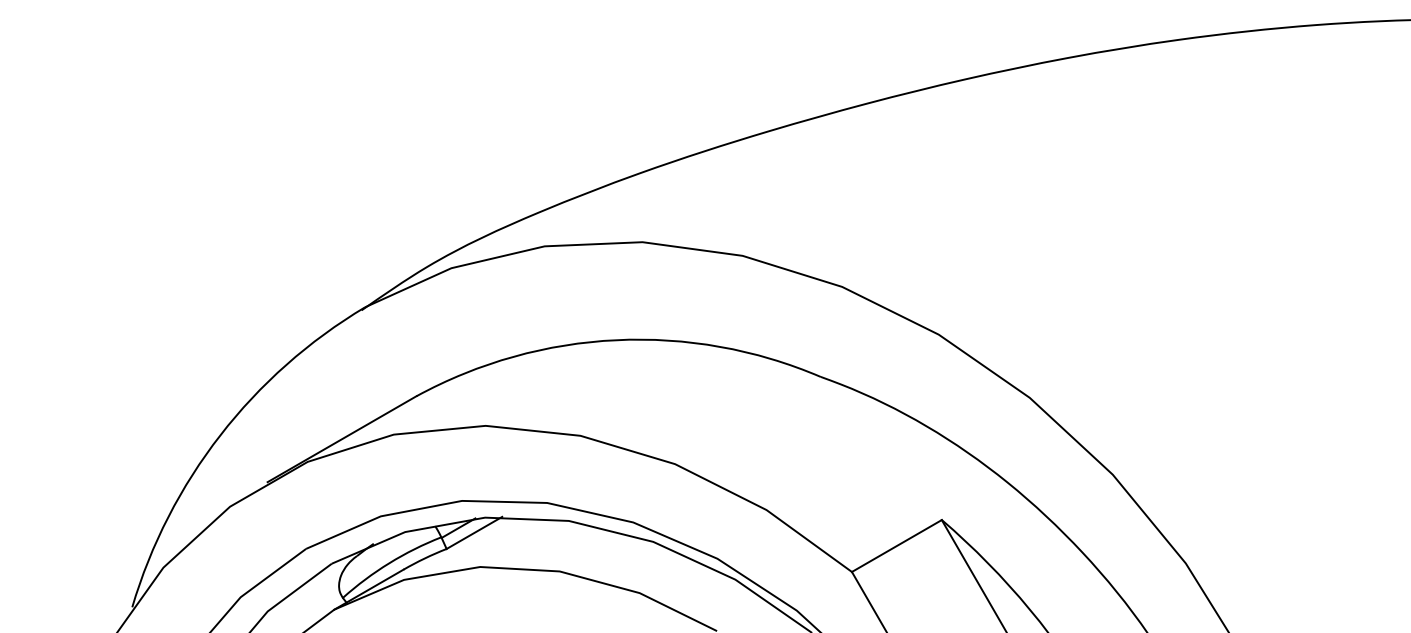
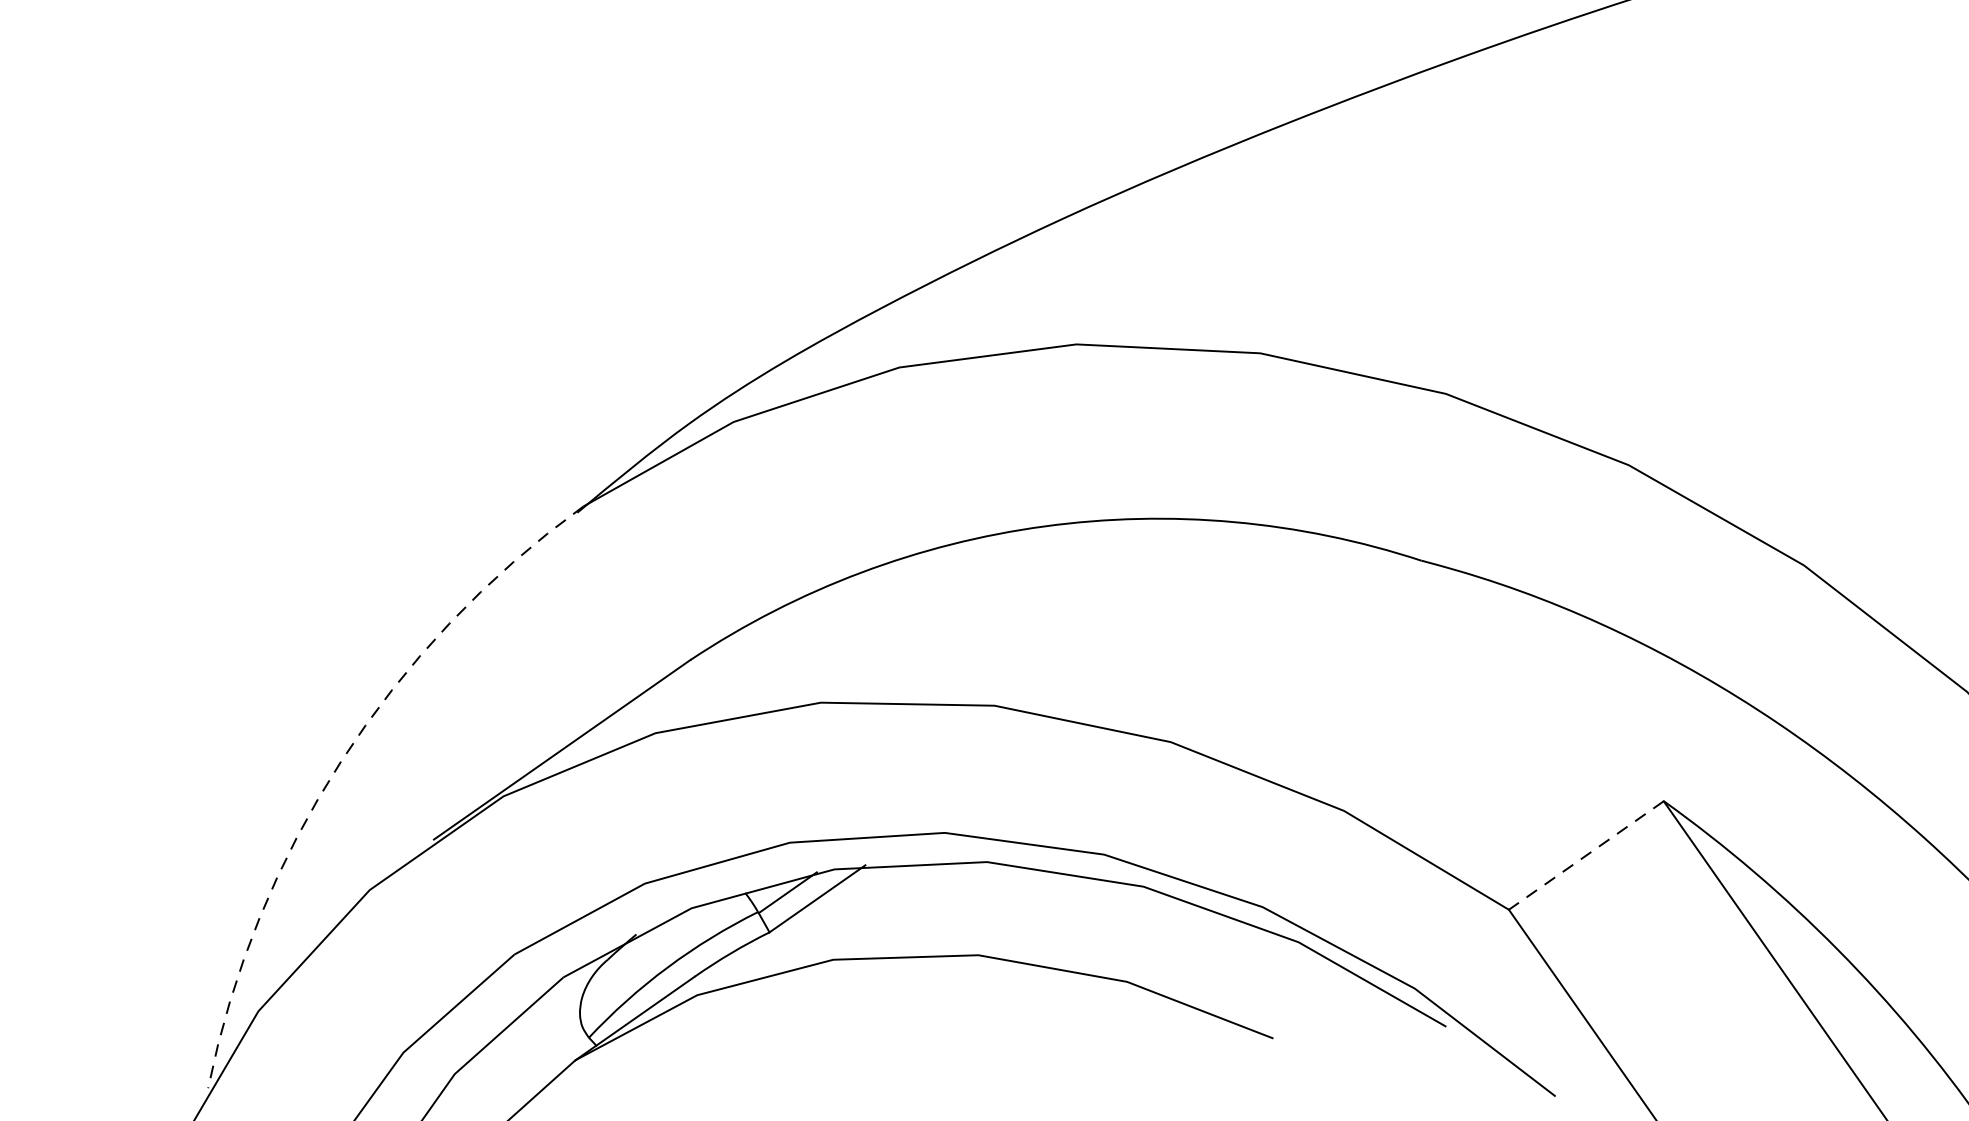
arc: (220, 435) -> (341, 762), solid -> dashed
line: (896, 546) -> (1585, 856), solid -> dashed

